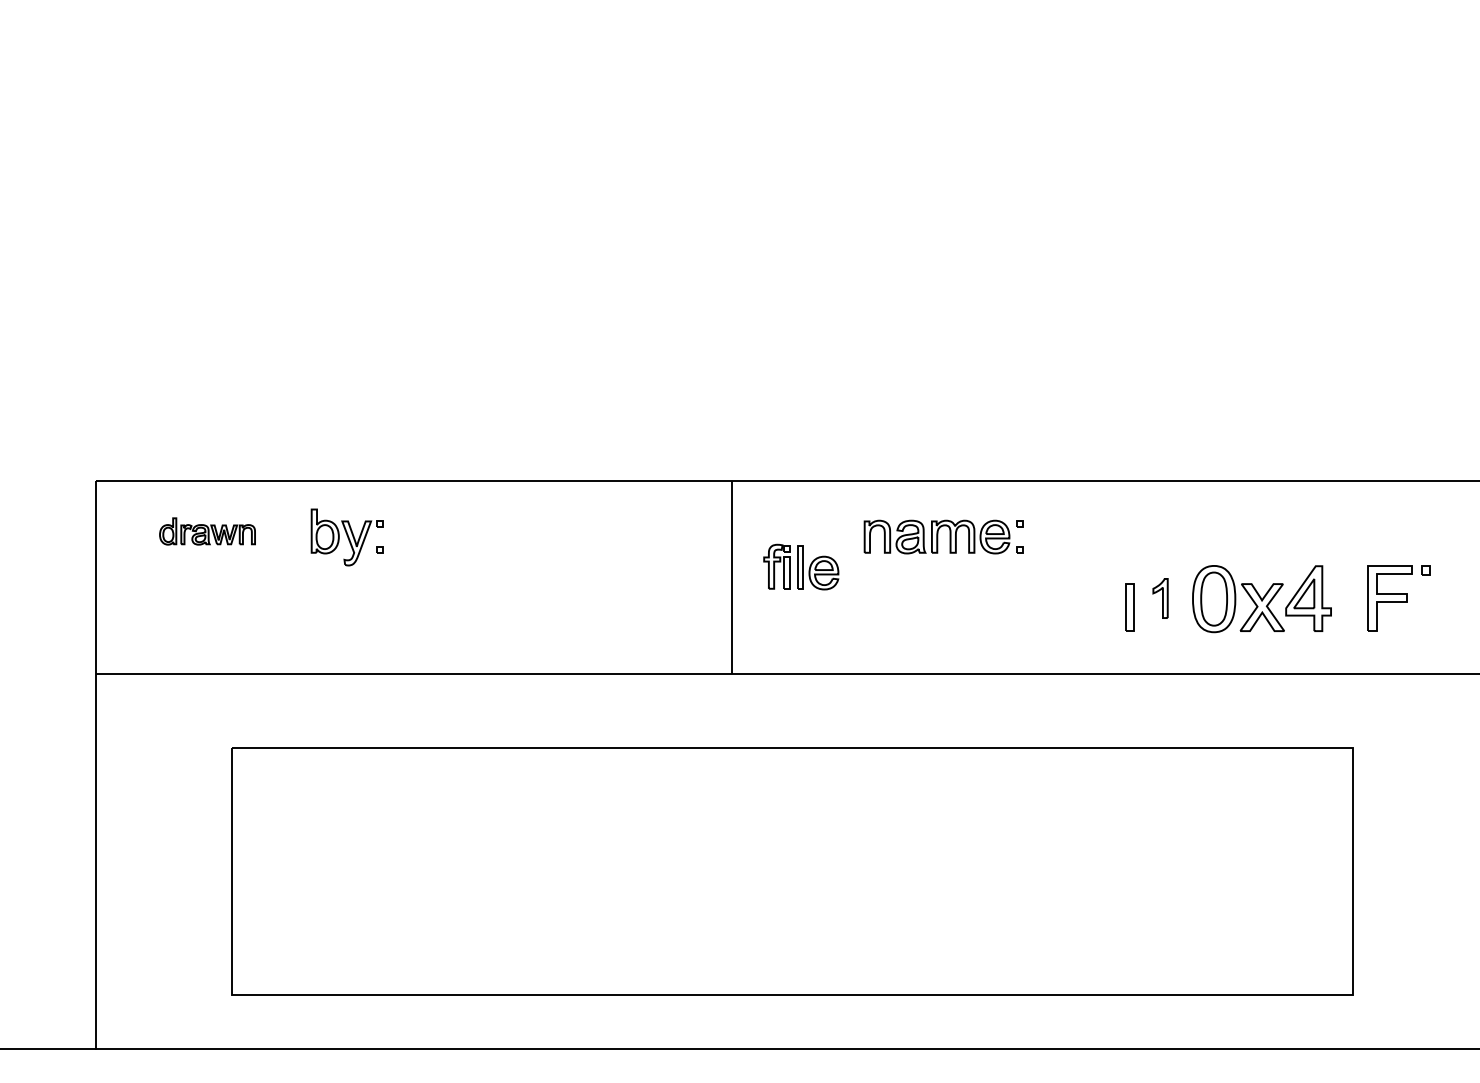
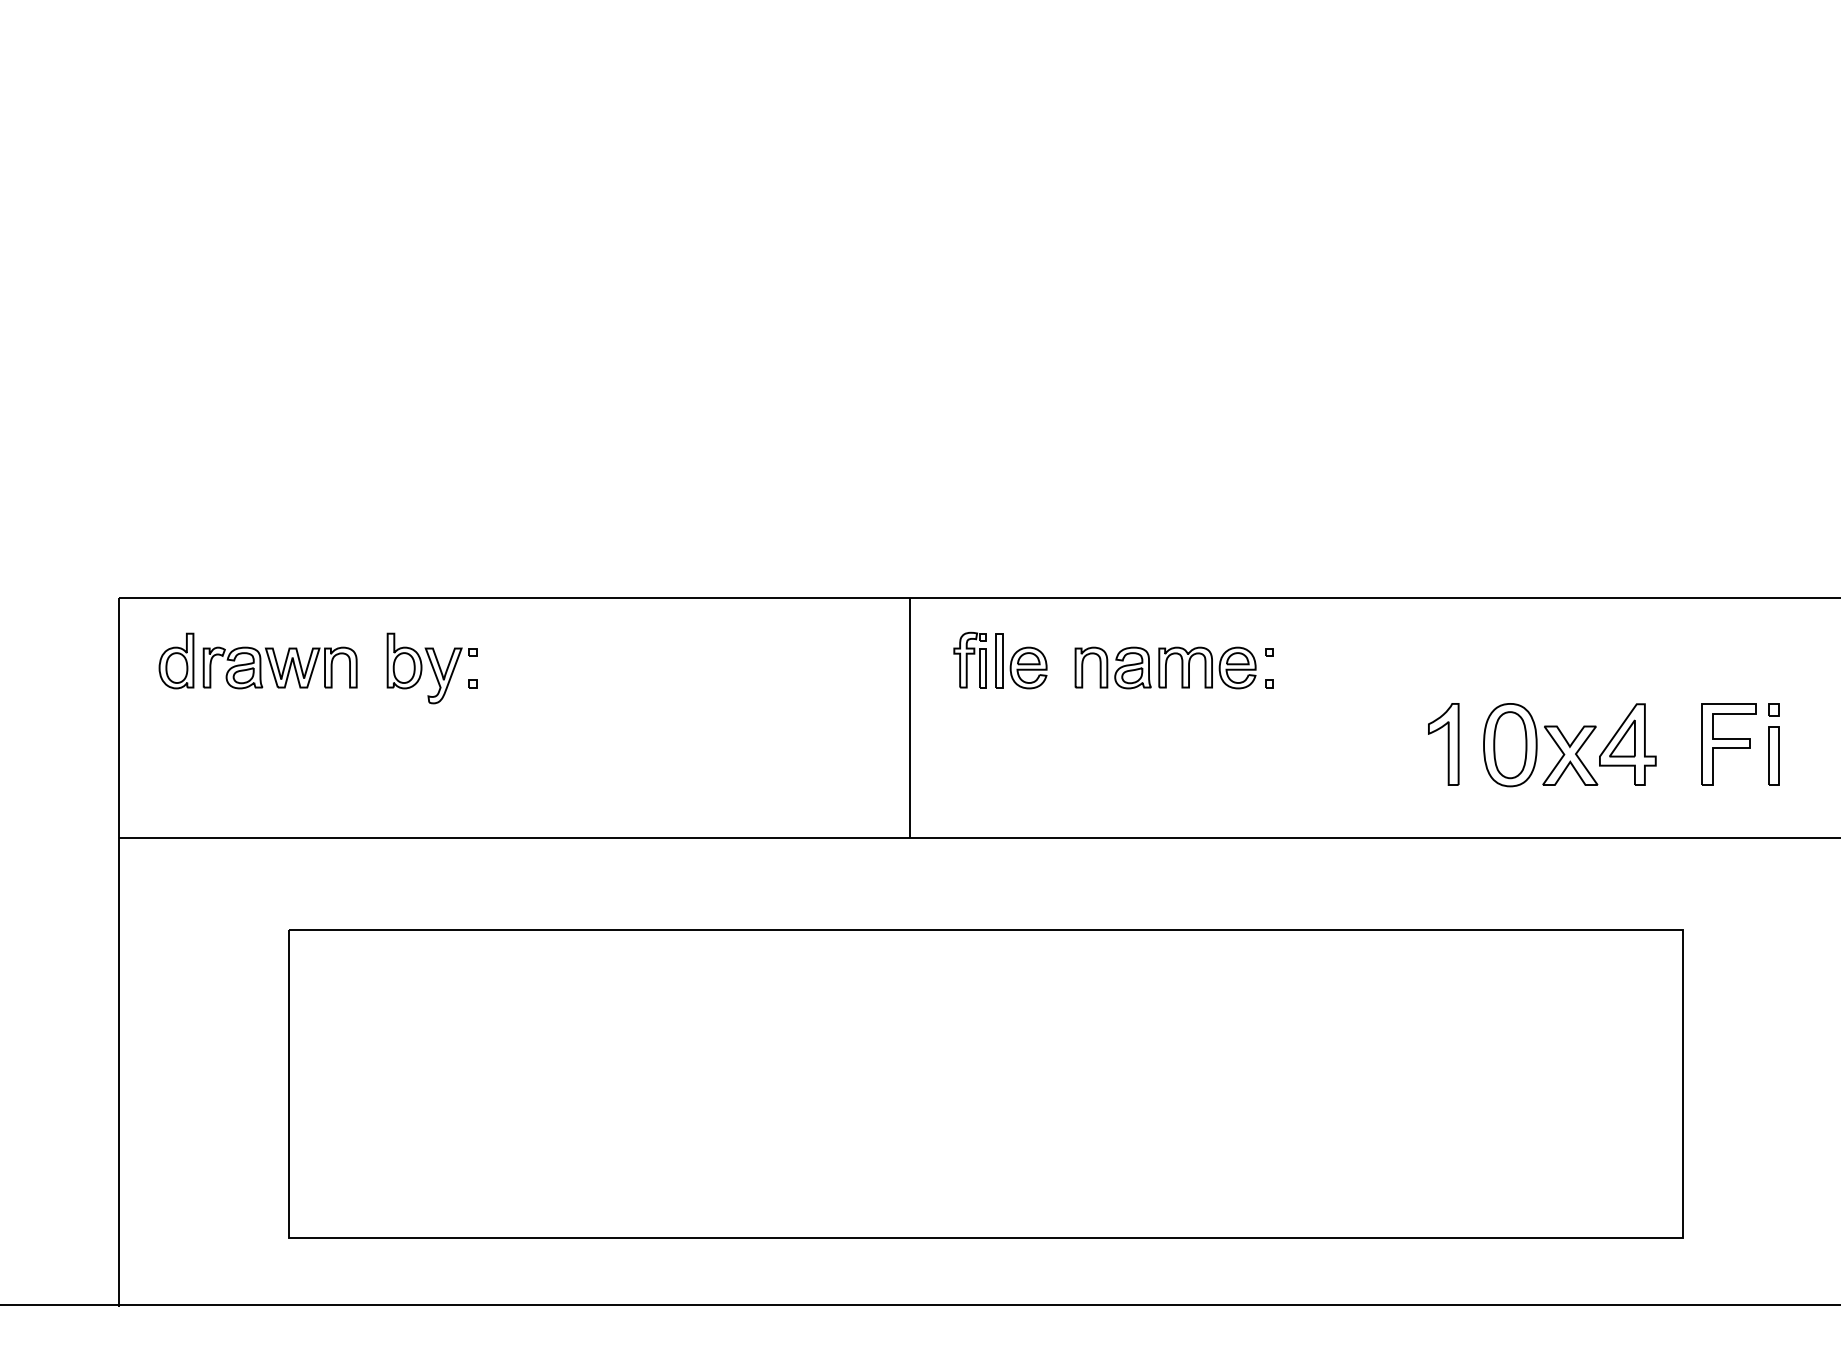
part: (207, 531) -> (258, 661), size x1.67
part: (801, 566) -> (1000, 659), moved
part: (1160, 598) -> (1443, 744), size x1.67
part: (1129, 607) -> (1773, 755), moved

